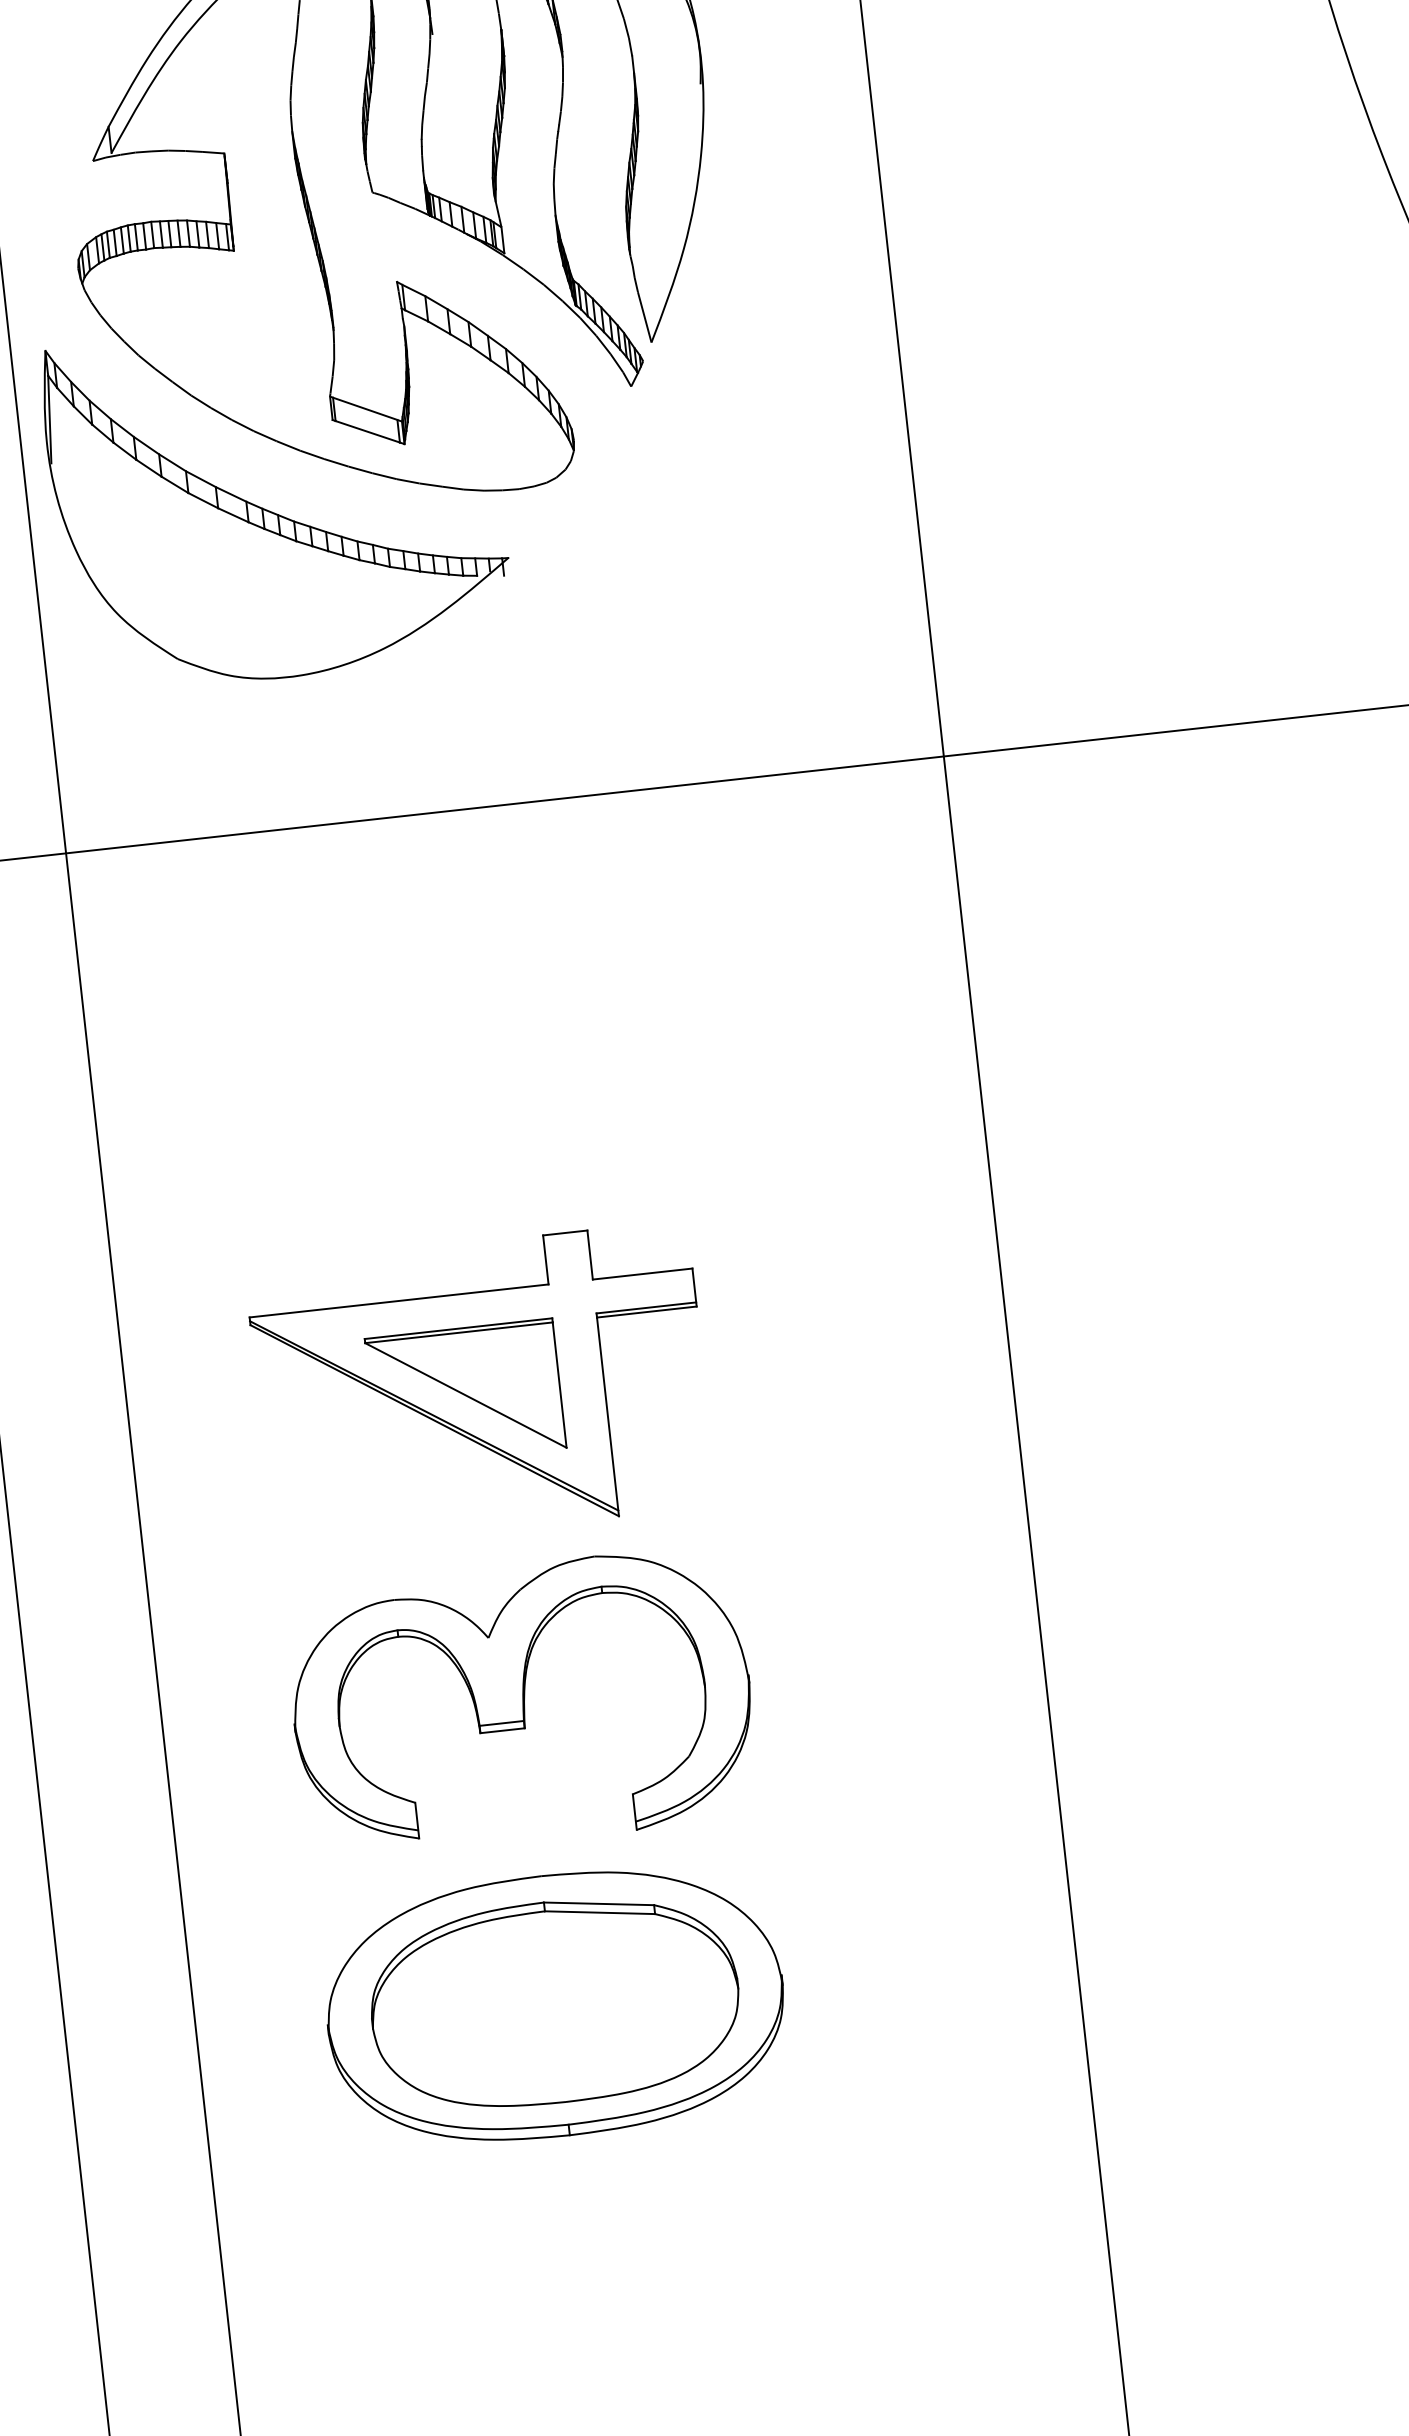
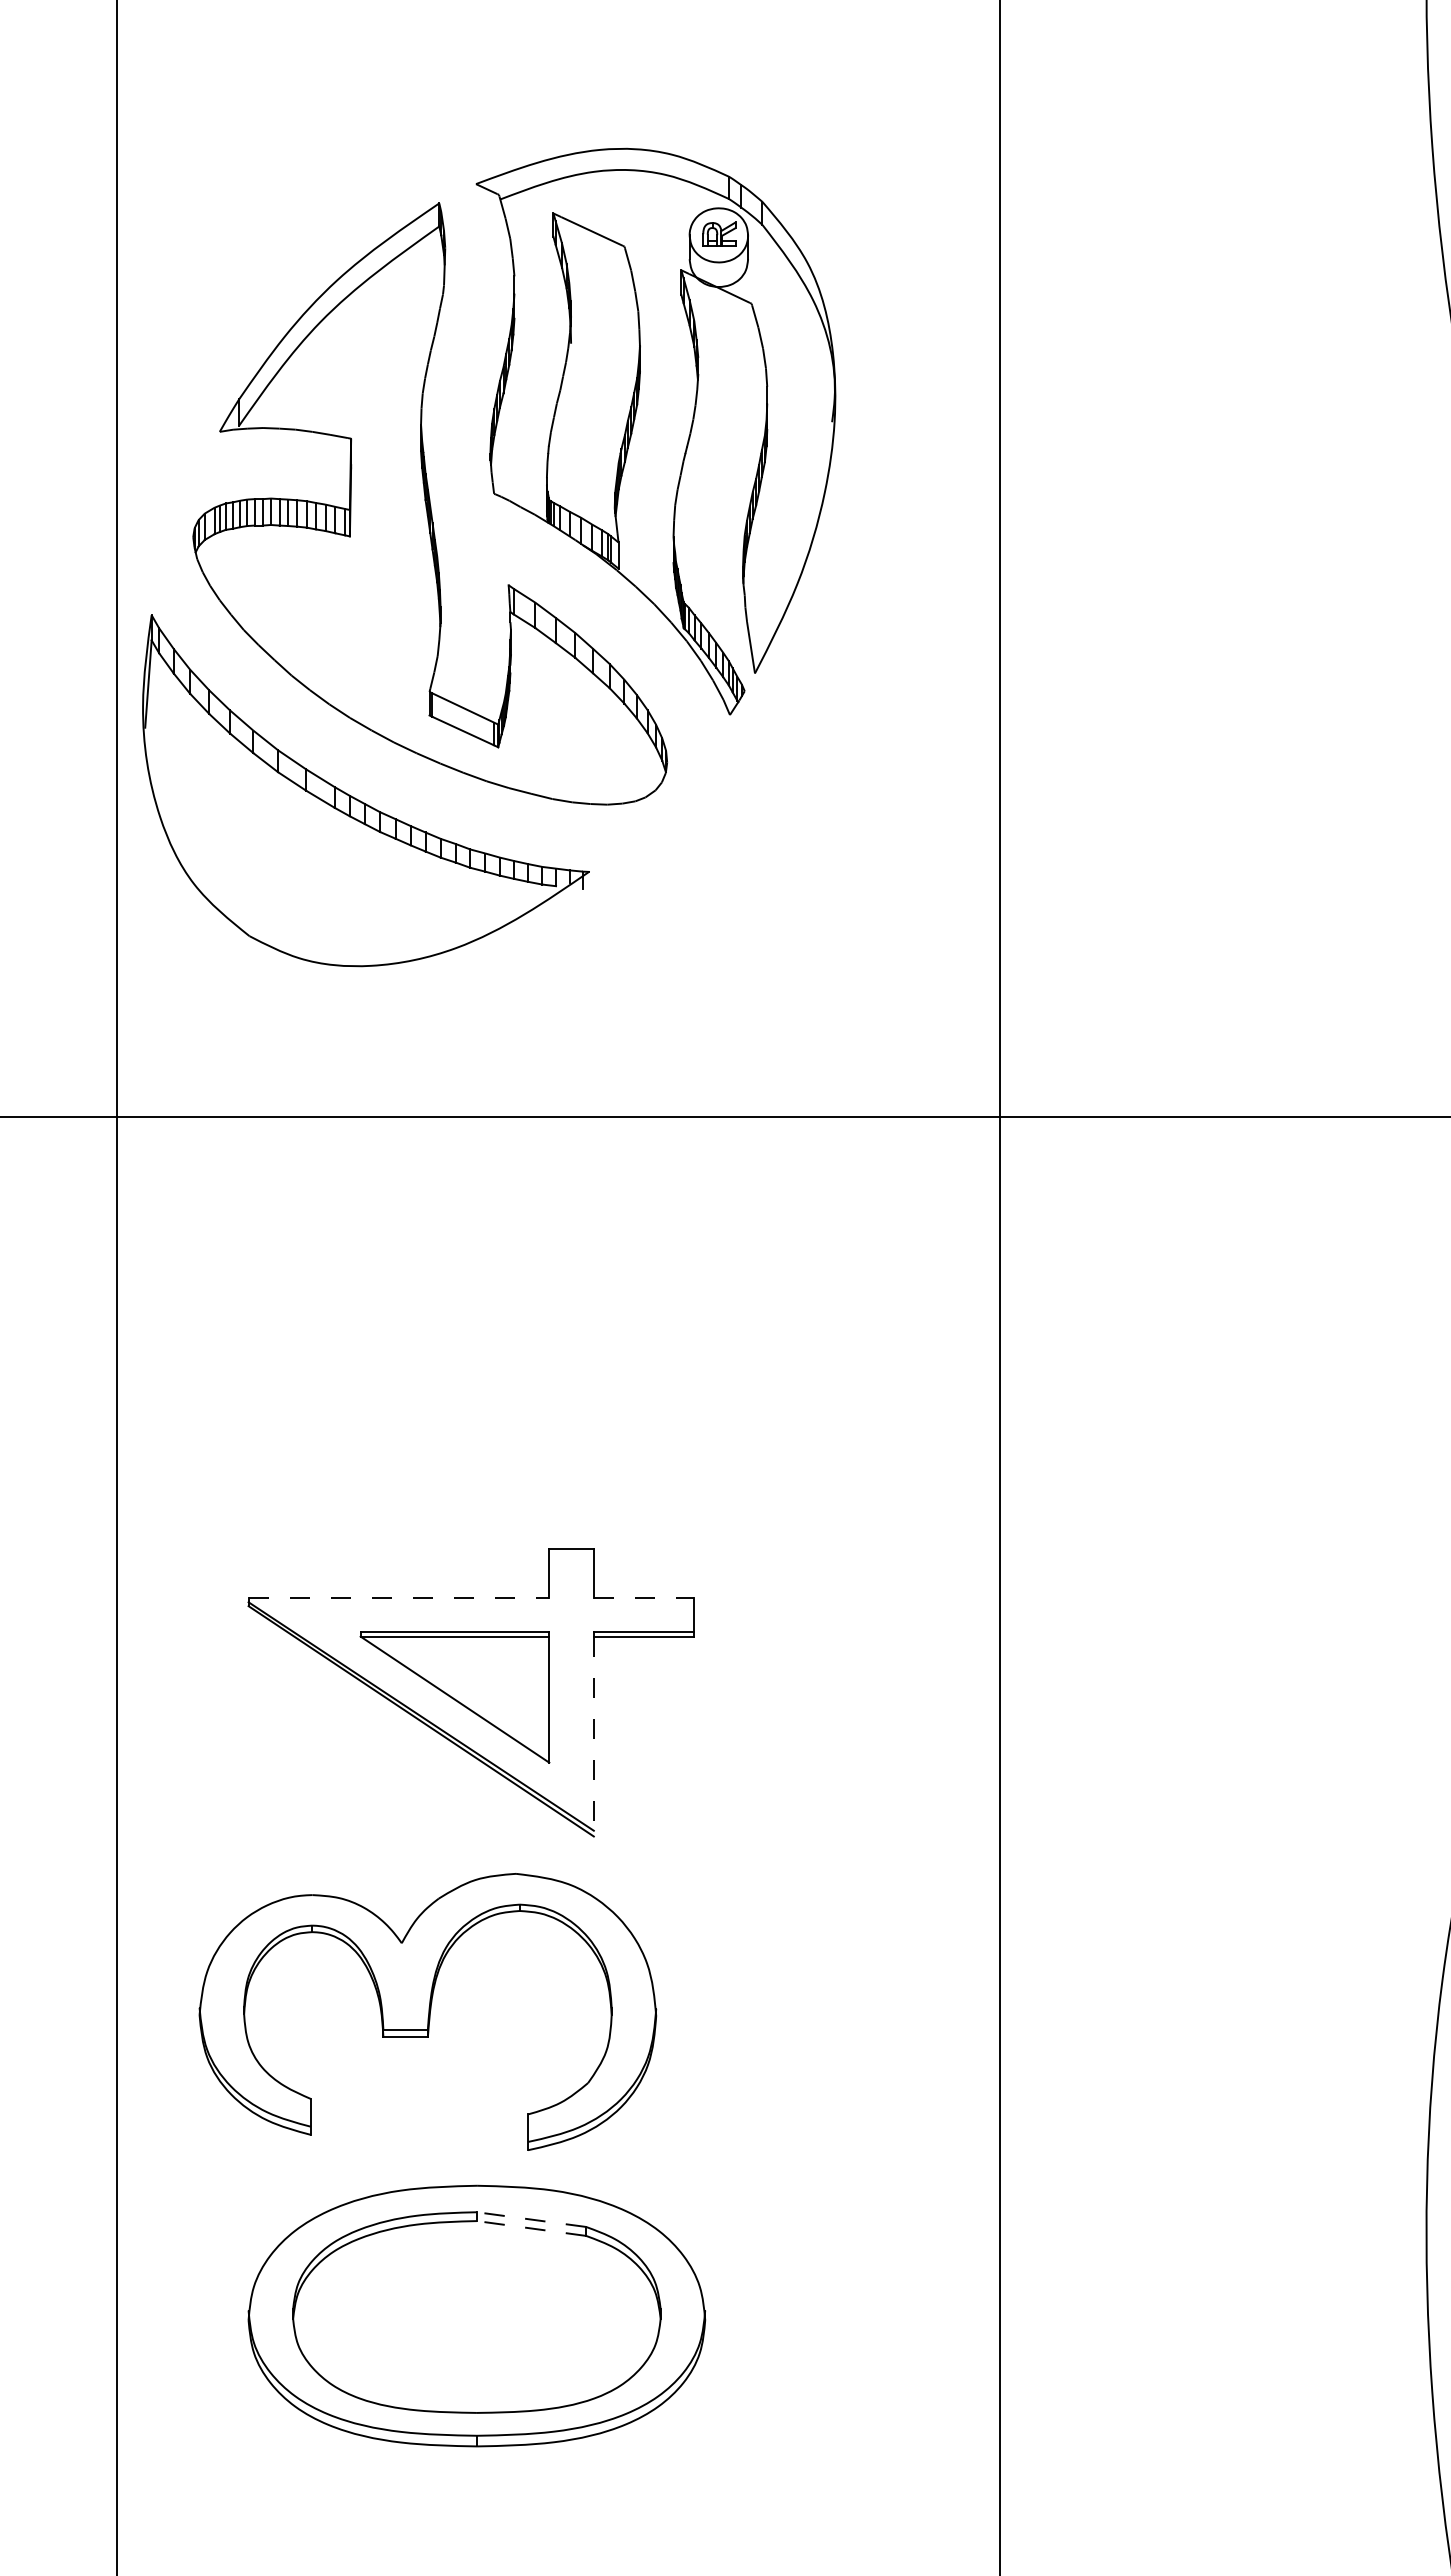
line: (643, 1274) -> (644, 1598), solid -> dashed
line: (399, 1300) -> (399, 1598), solid -> dashed
line: (607, 1416) -> (593, 1736), solid -> dashed
part: (521, 1703) -> (427, 2011), moved
line: (599, 1903) -> (531, 2219), solid -> dashed
line: (600, 1912) -> (531, 2228), solid -> dashed

